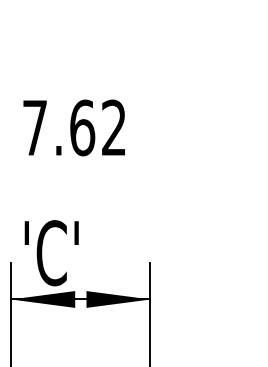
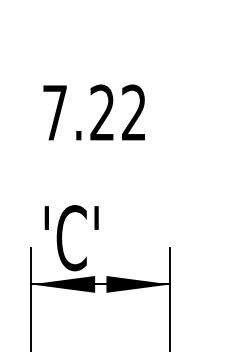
text: (82, 127) -> (102, 112), 7.62 -> 7.22

